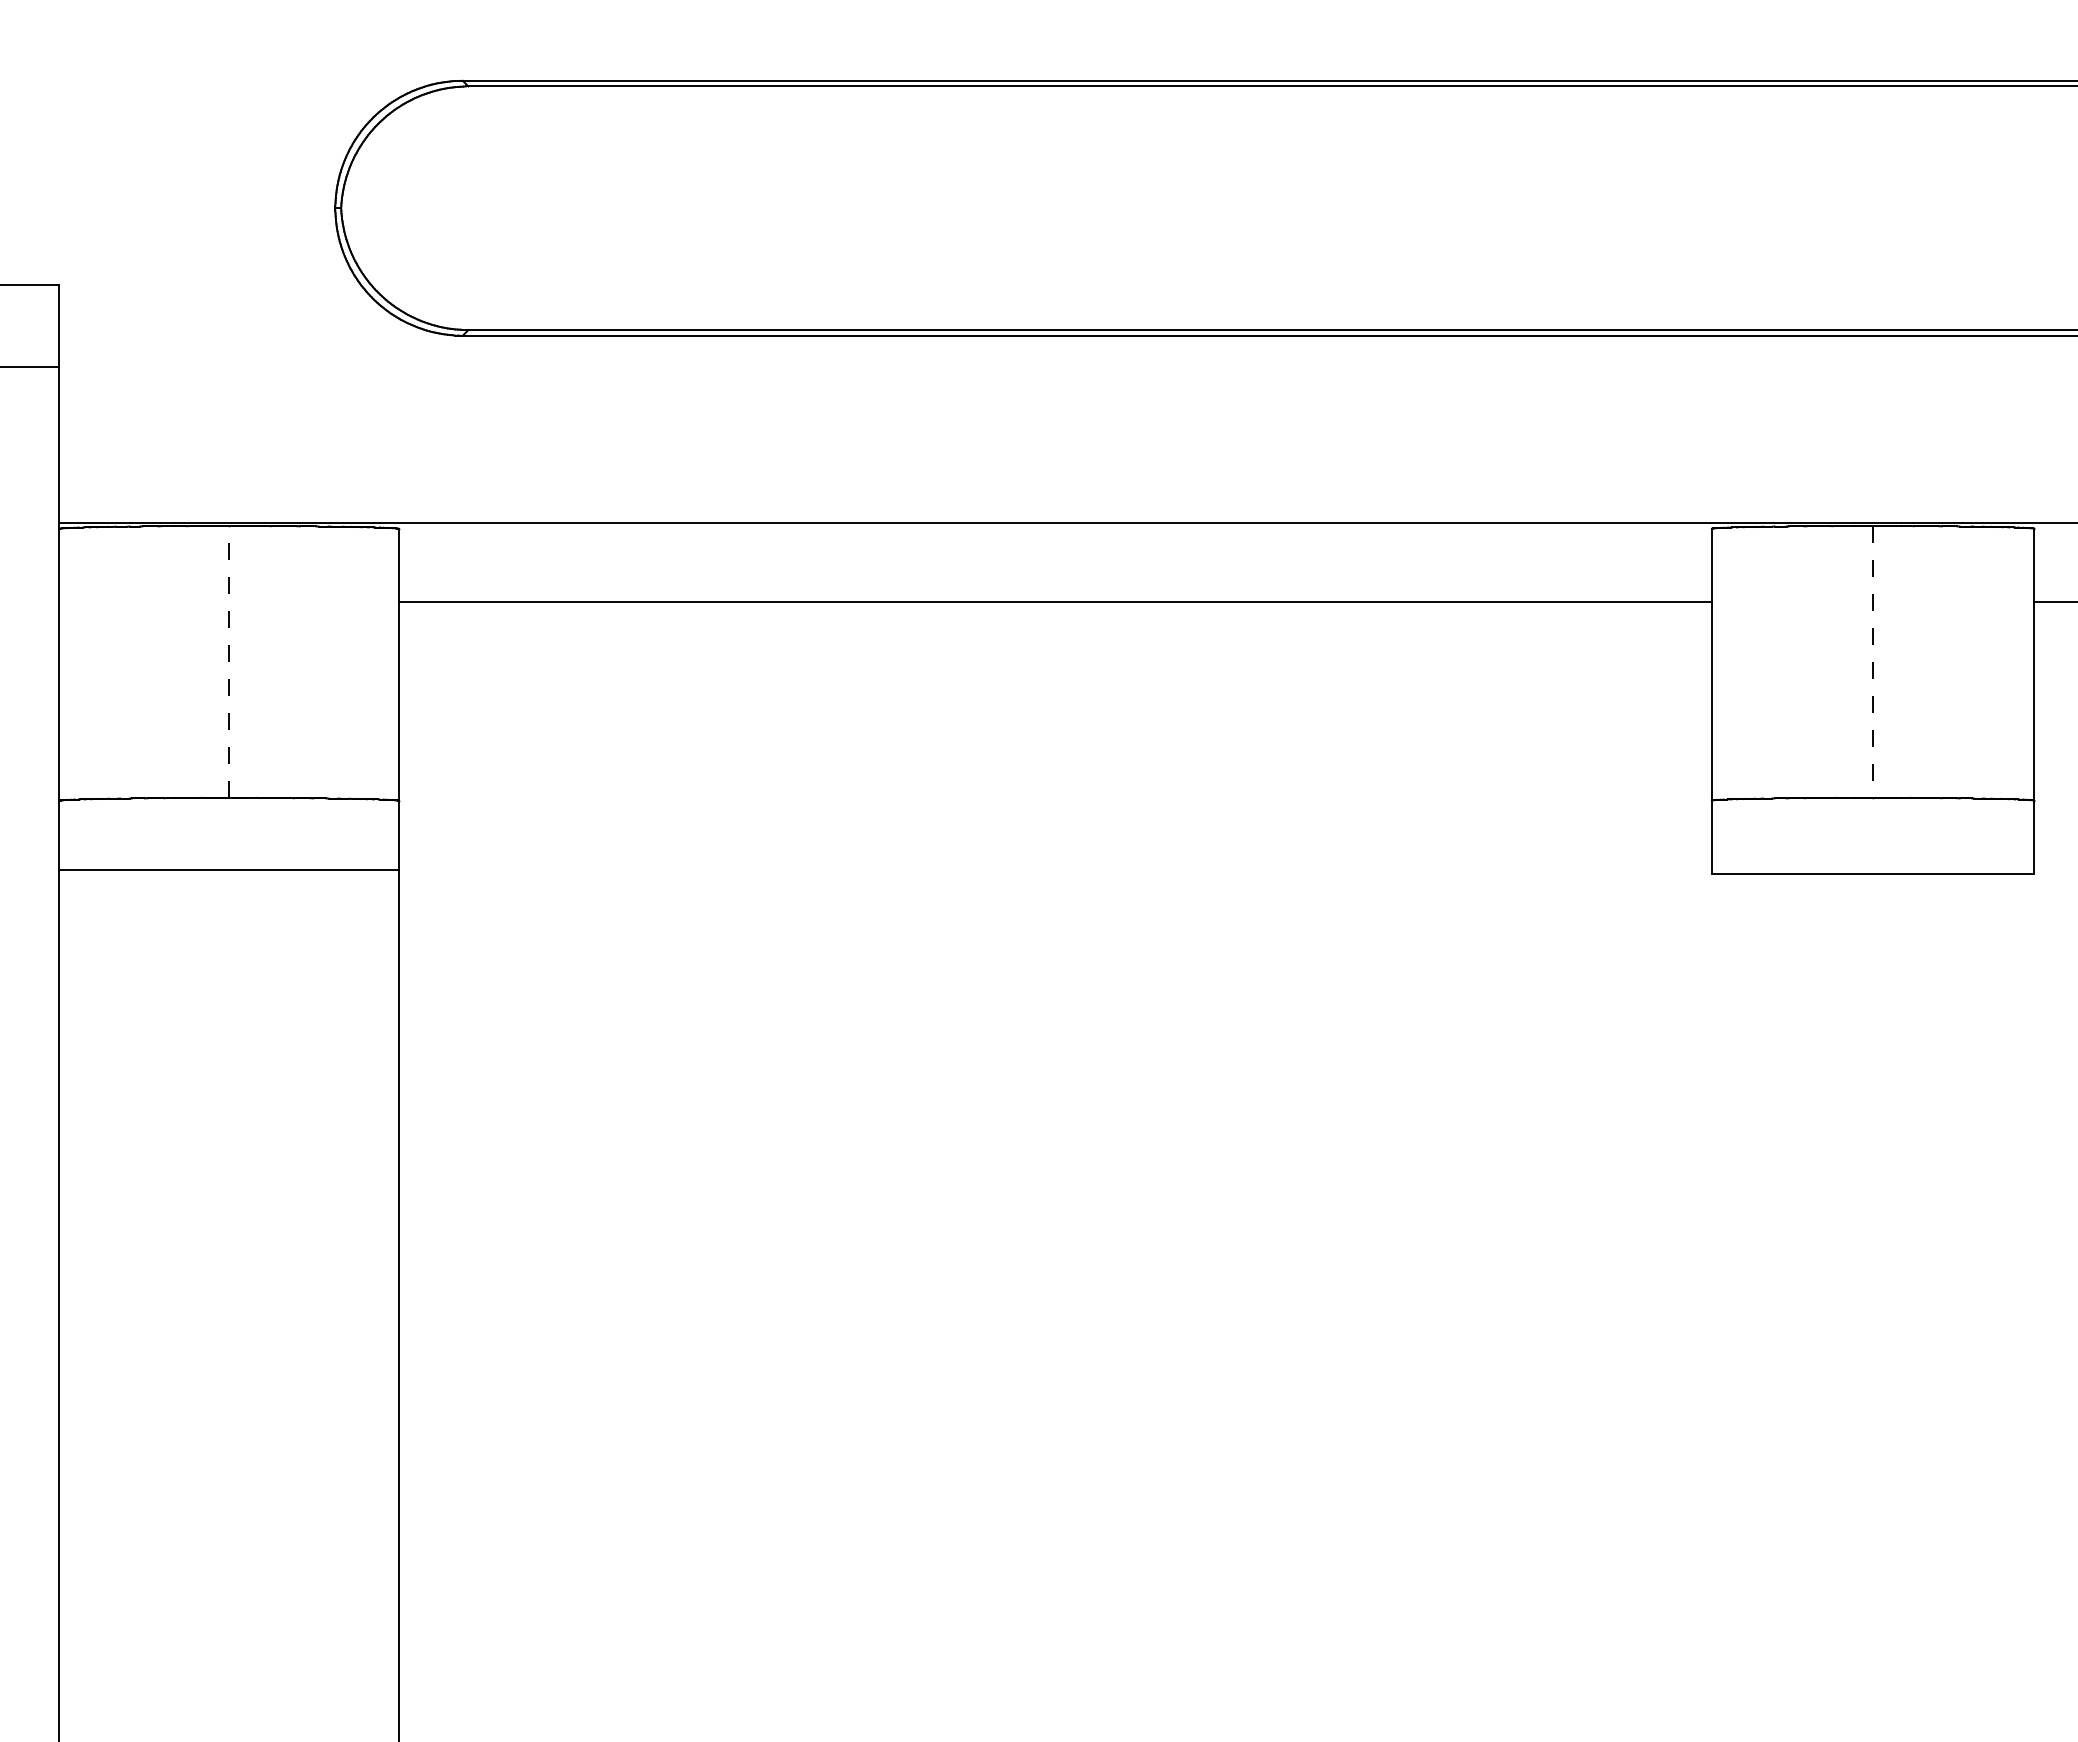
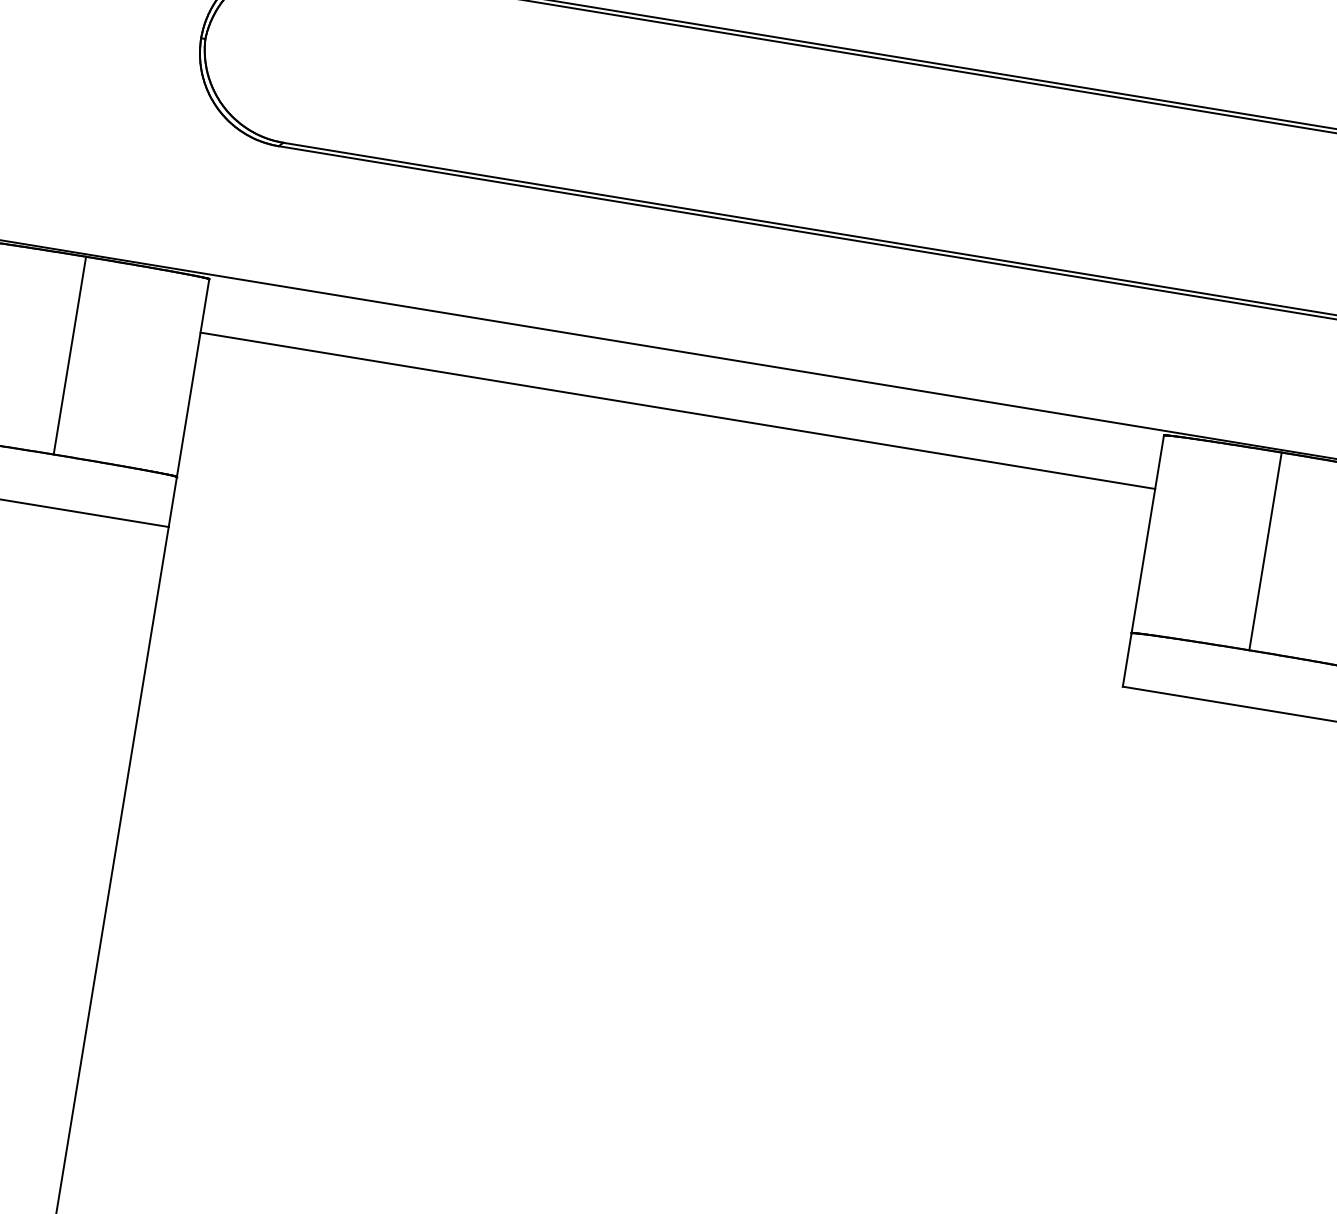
line: (229, 661) -> (70, 355), dashed -> solid
line: (1873, 661) -> (1265, 551), dashed -> solid

